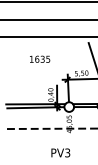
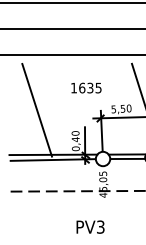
text: (40, 58) -> (87, 86), moved
line: (24, 74) -> (36, 110), added

